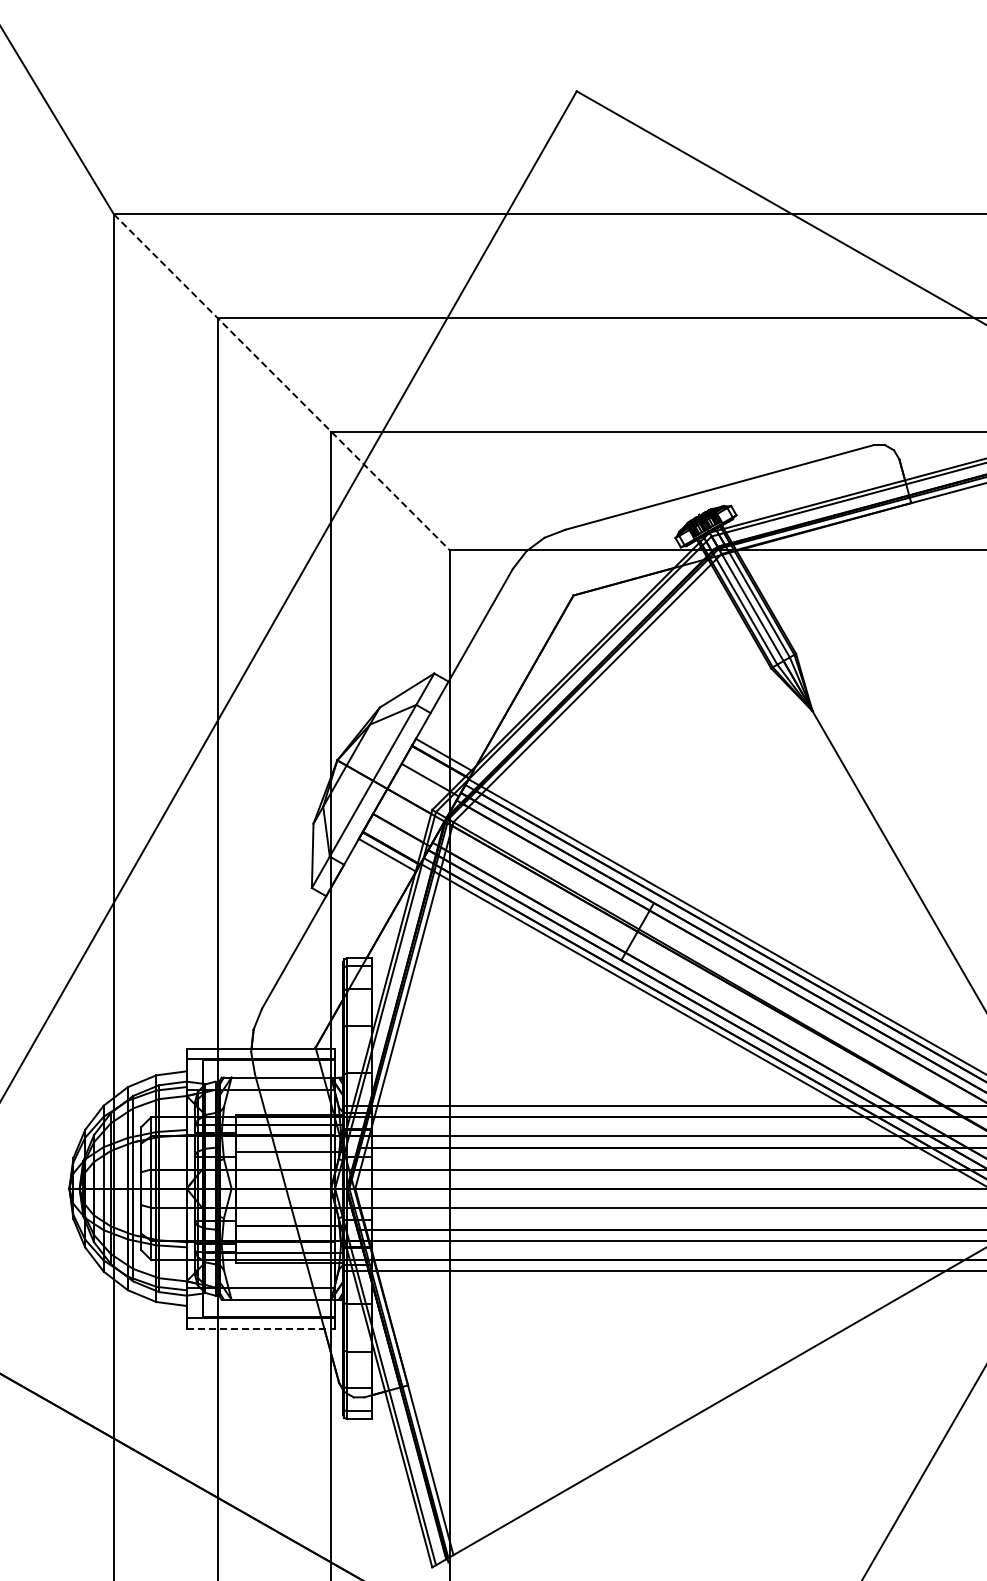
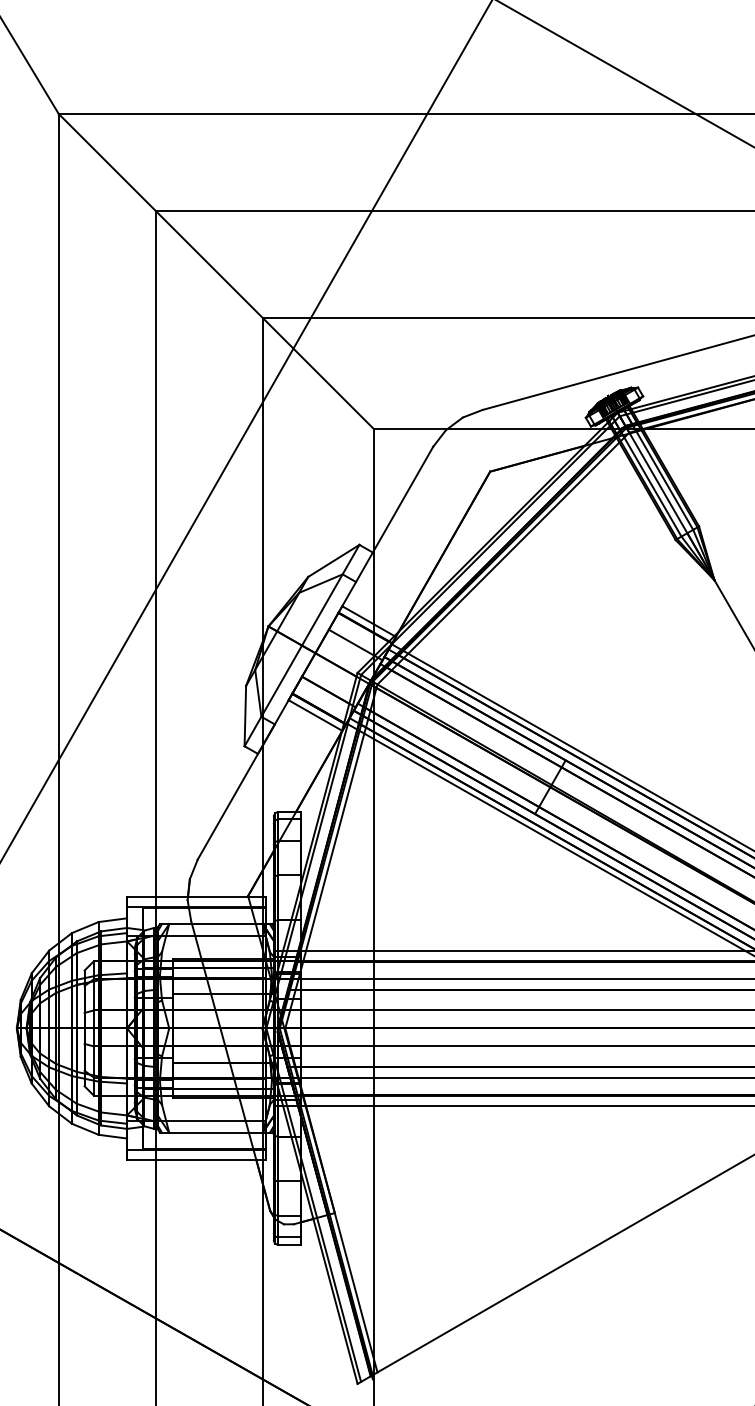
line: (281, 382) -> (216, 271), dashed -> solid
line: (261, 1328) -> (197, 1159), dashed -> solid

